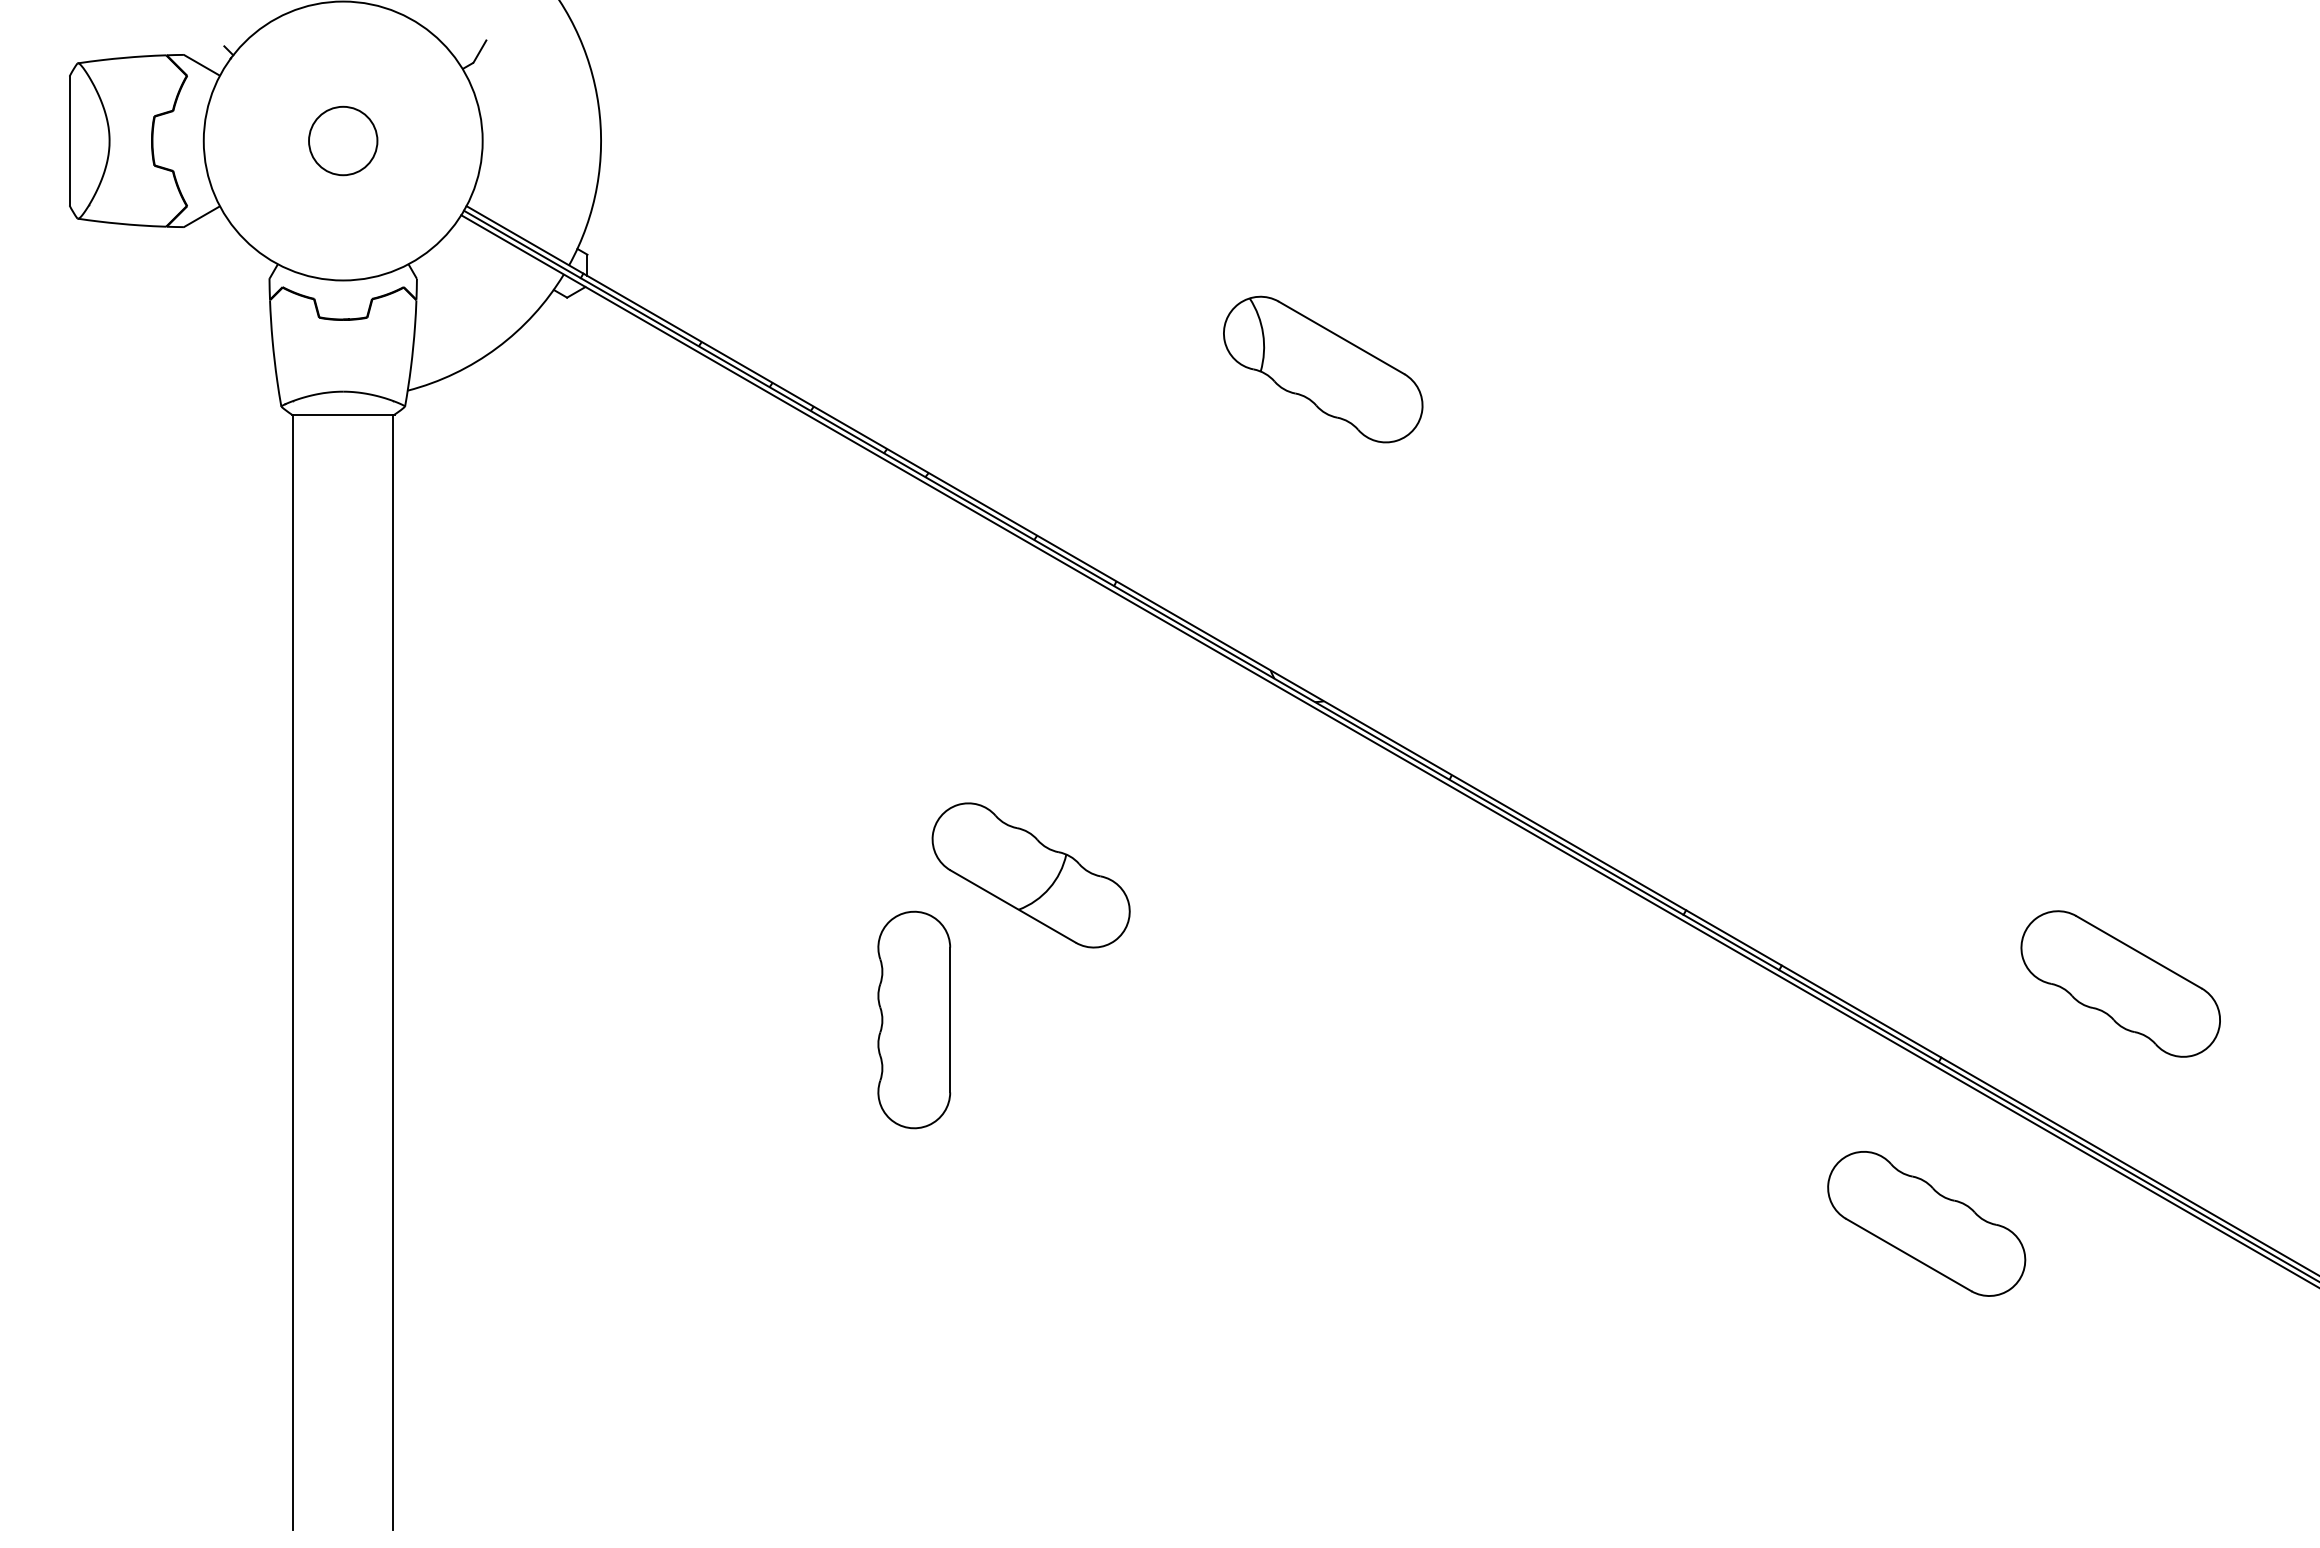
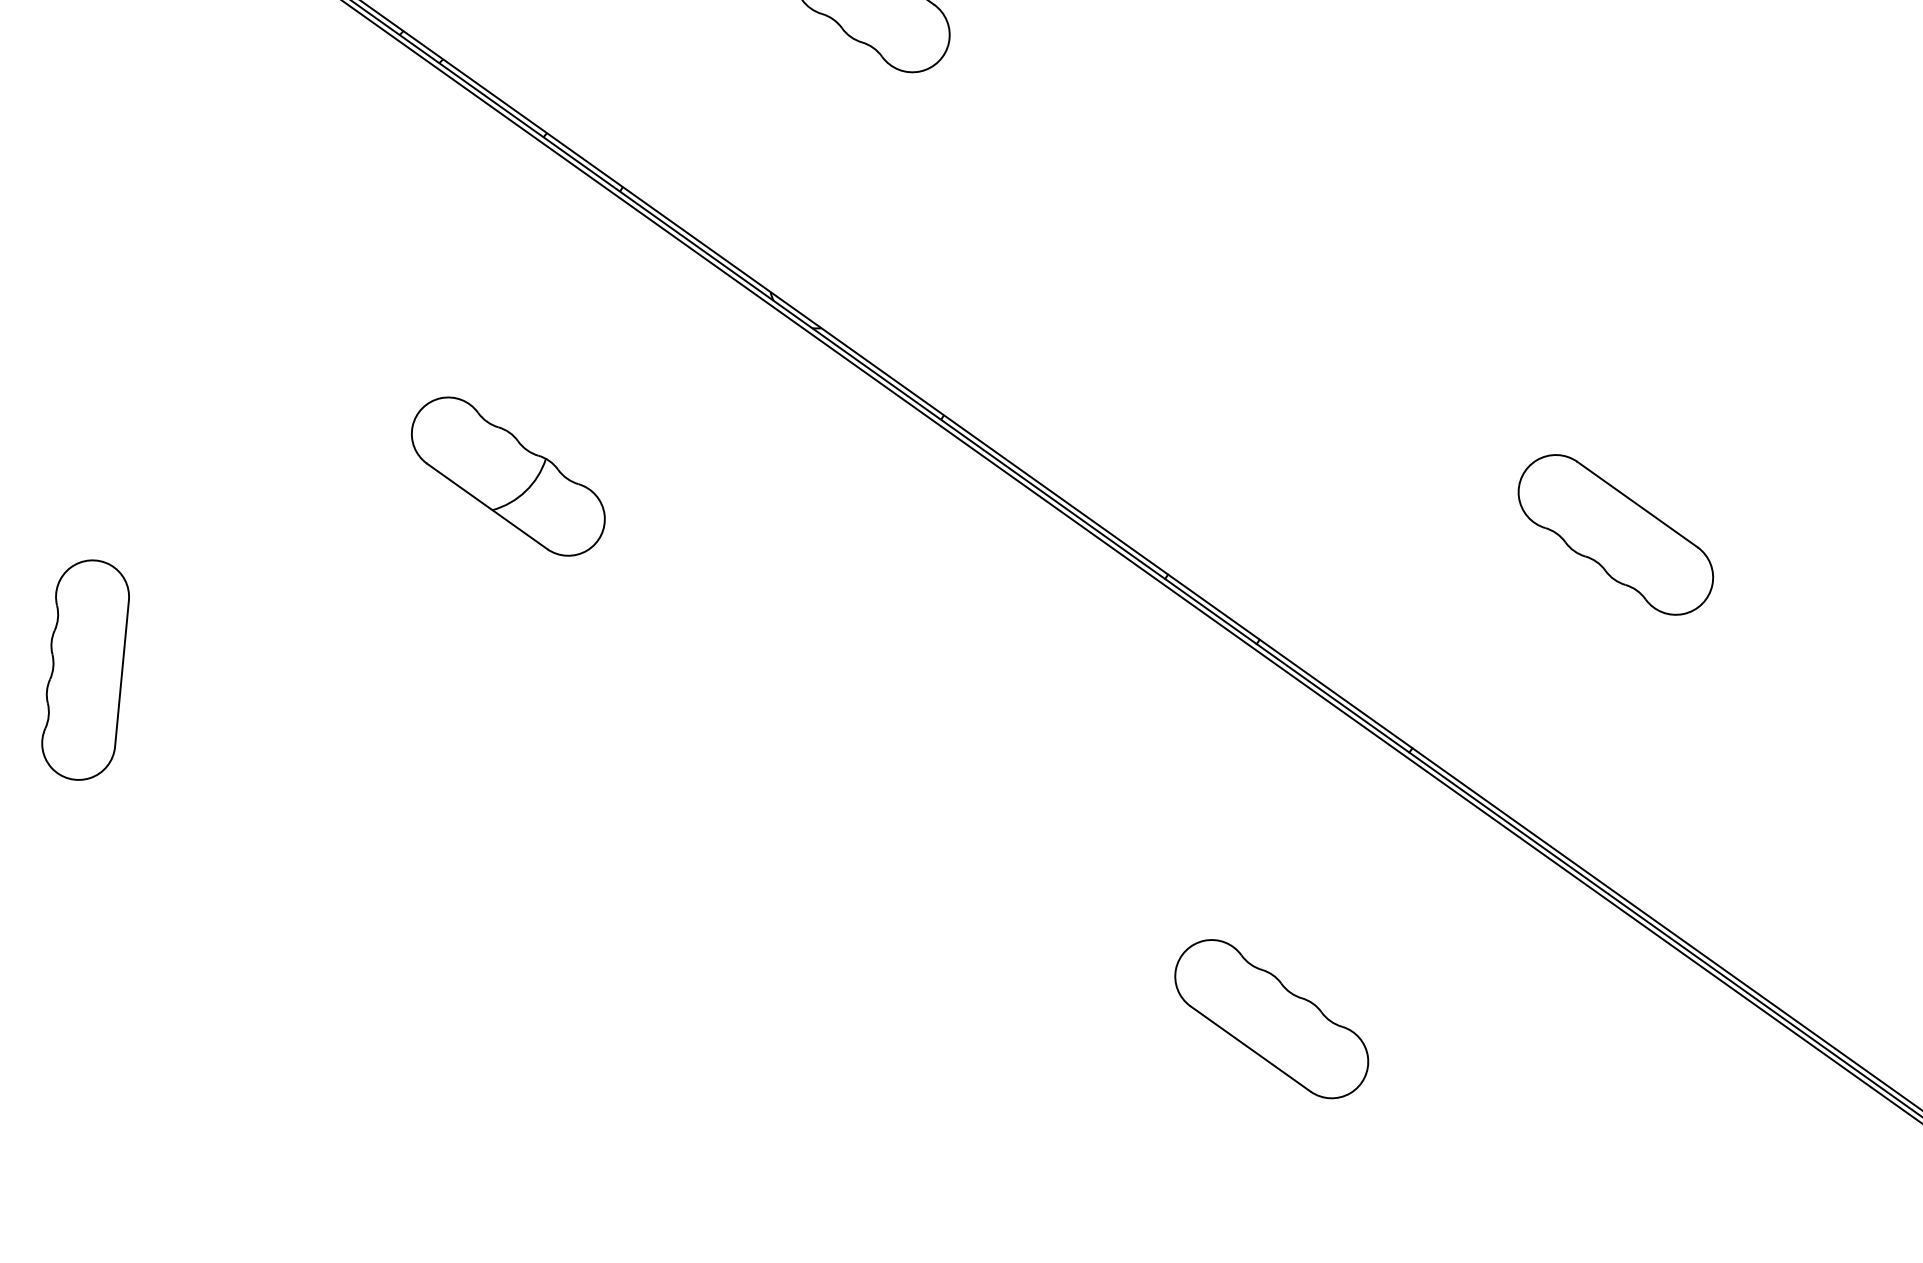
part: (2120, 983) -> (1615, 534), moved
part: (914, 1019) -> (85, 669), moved
part: (1926, 1223) -> (1271, 1018), moved

